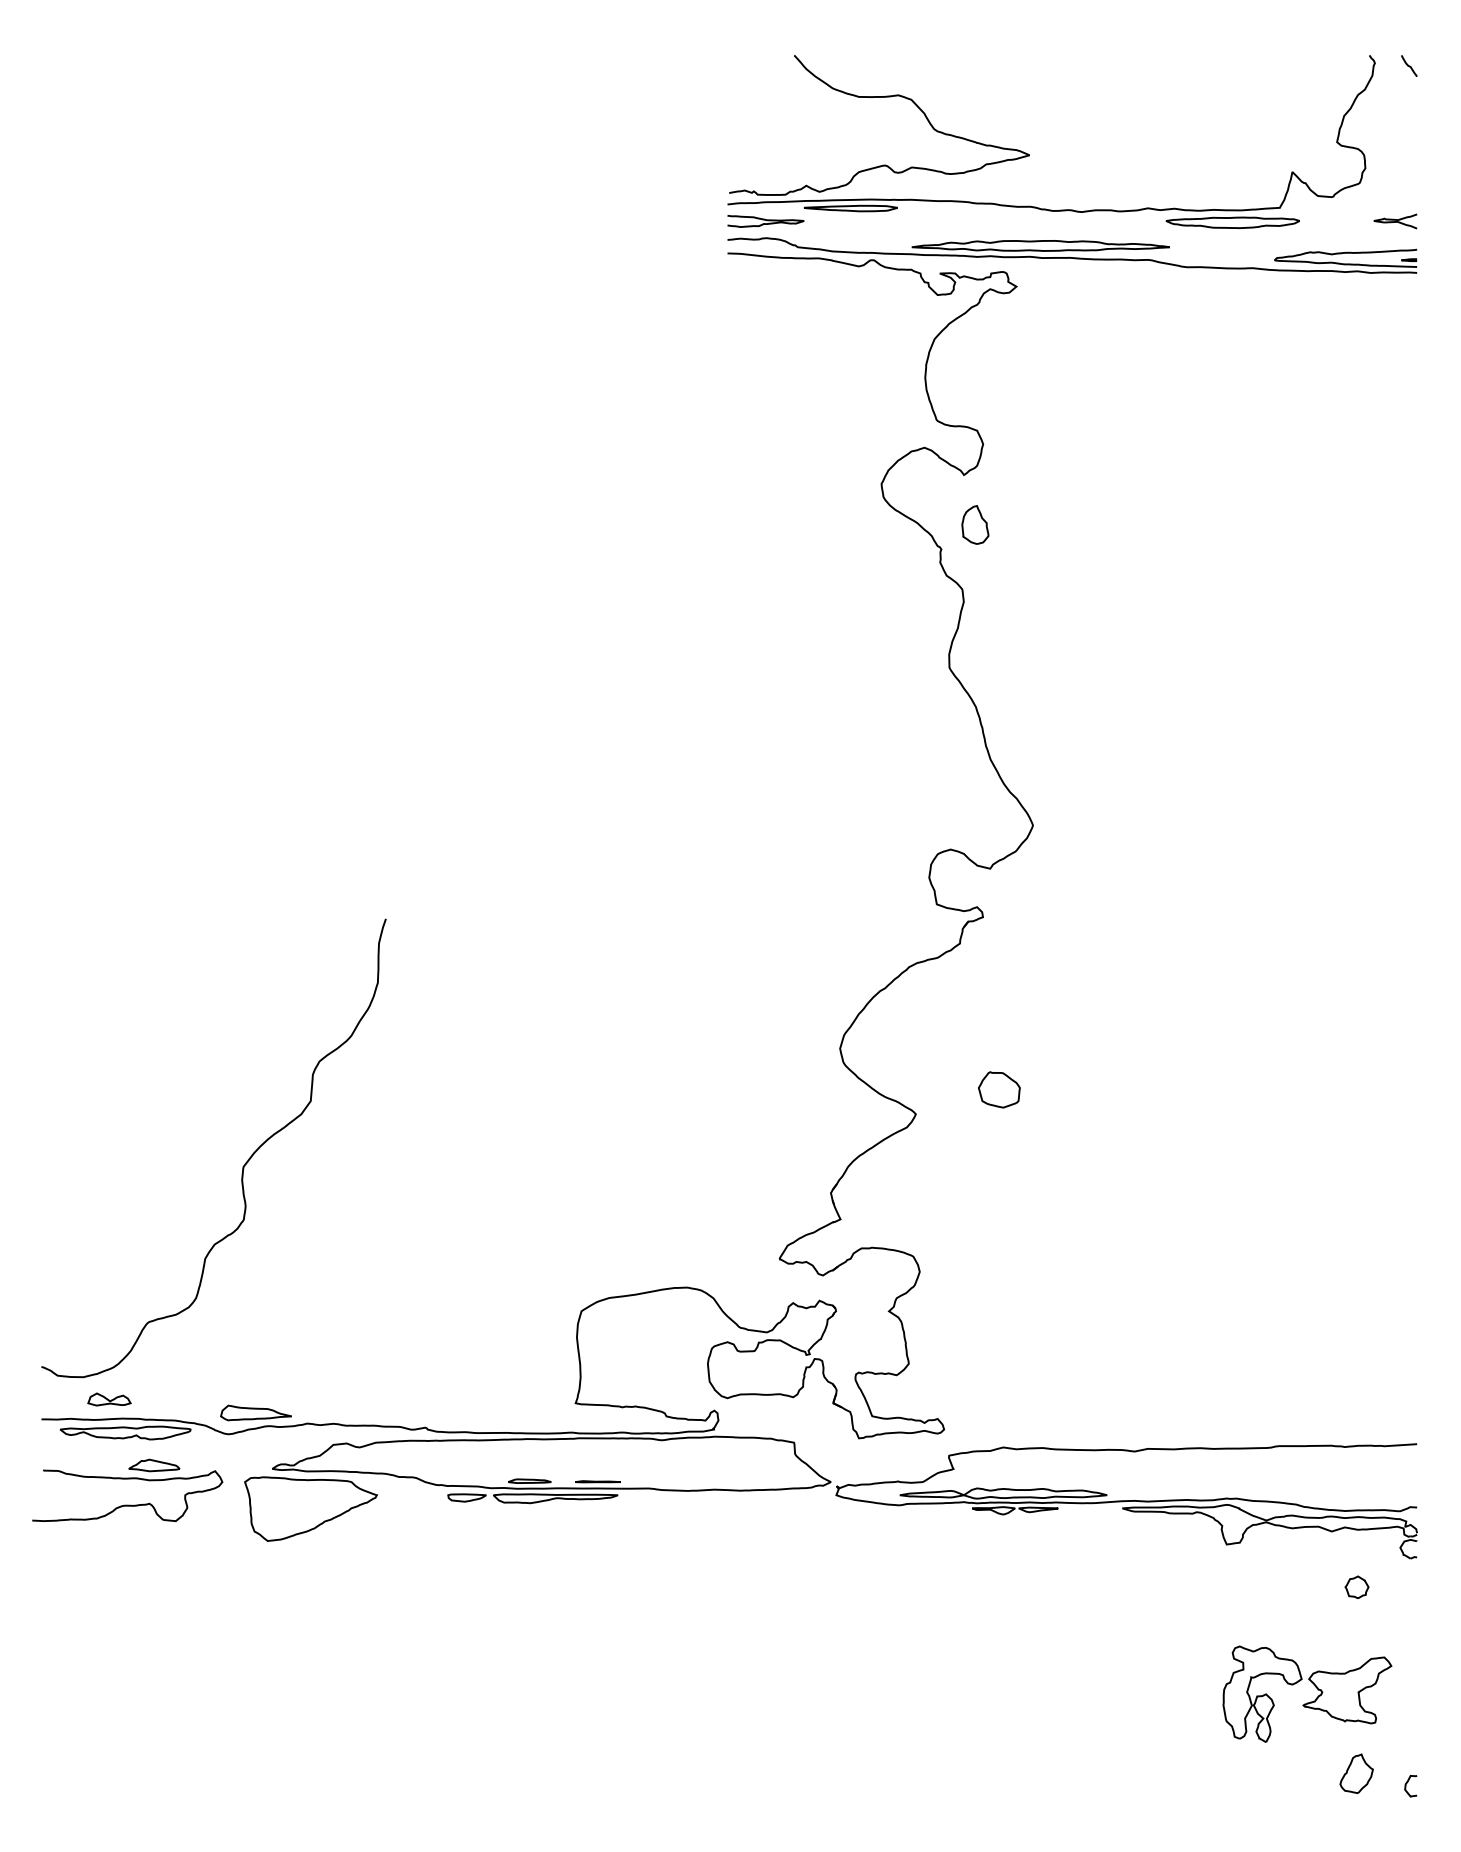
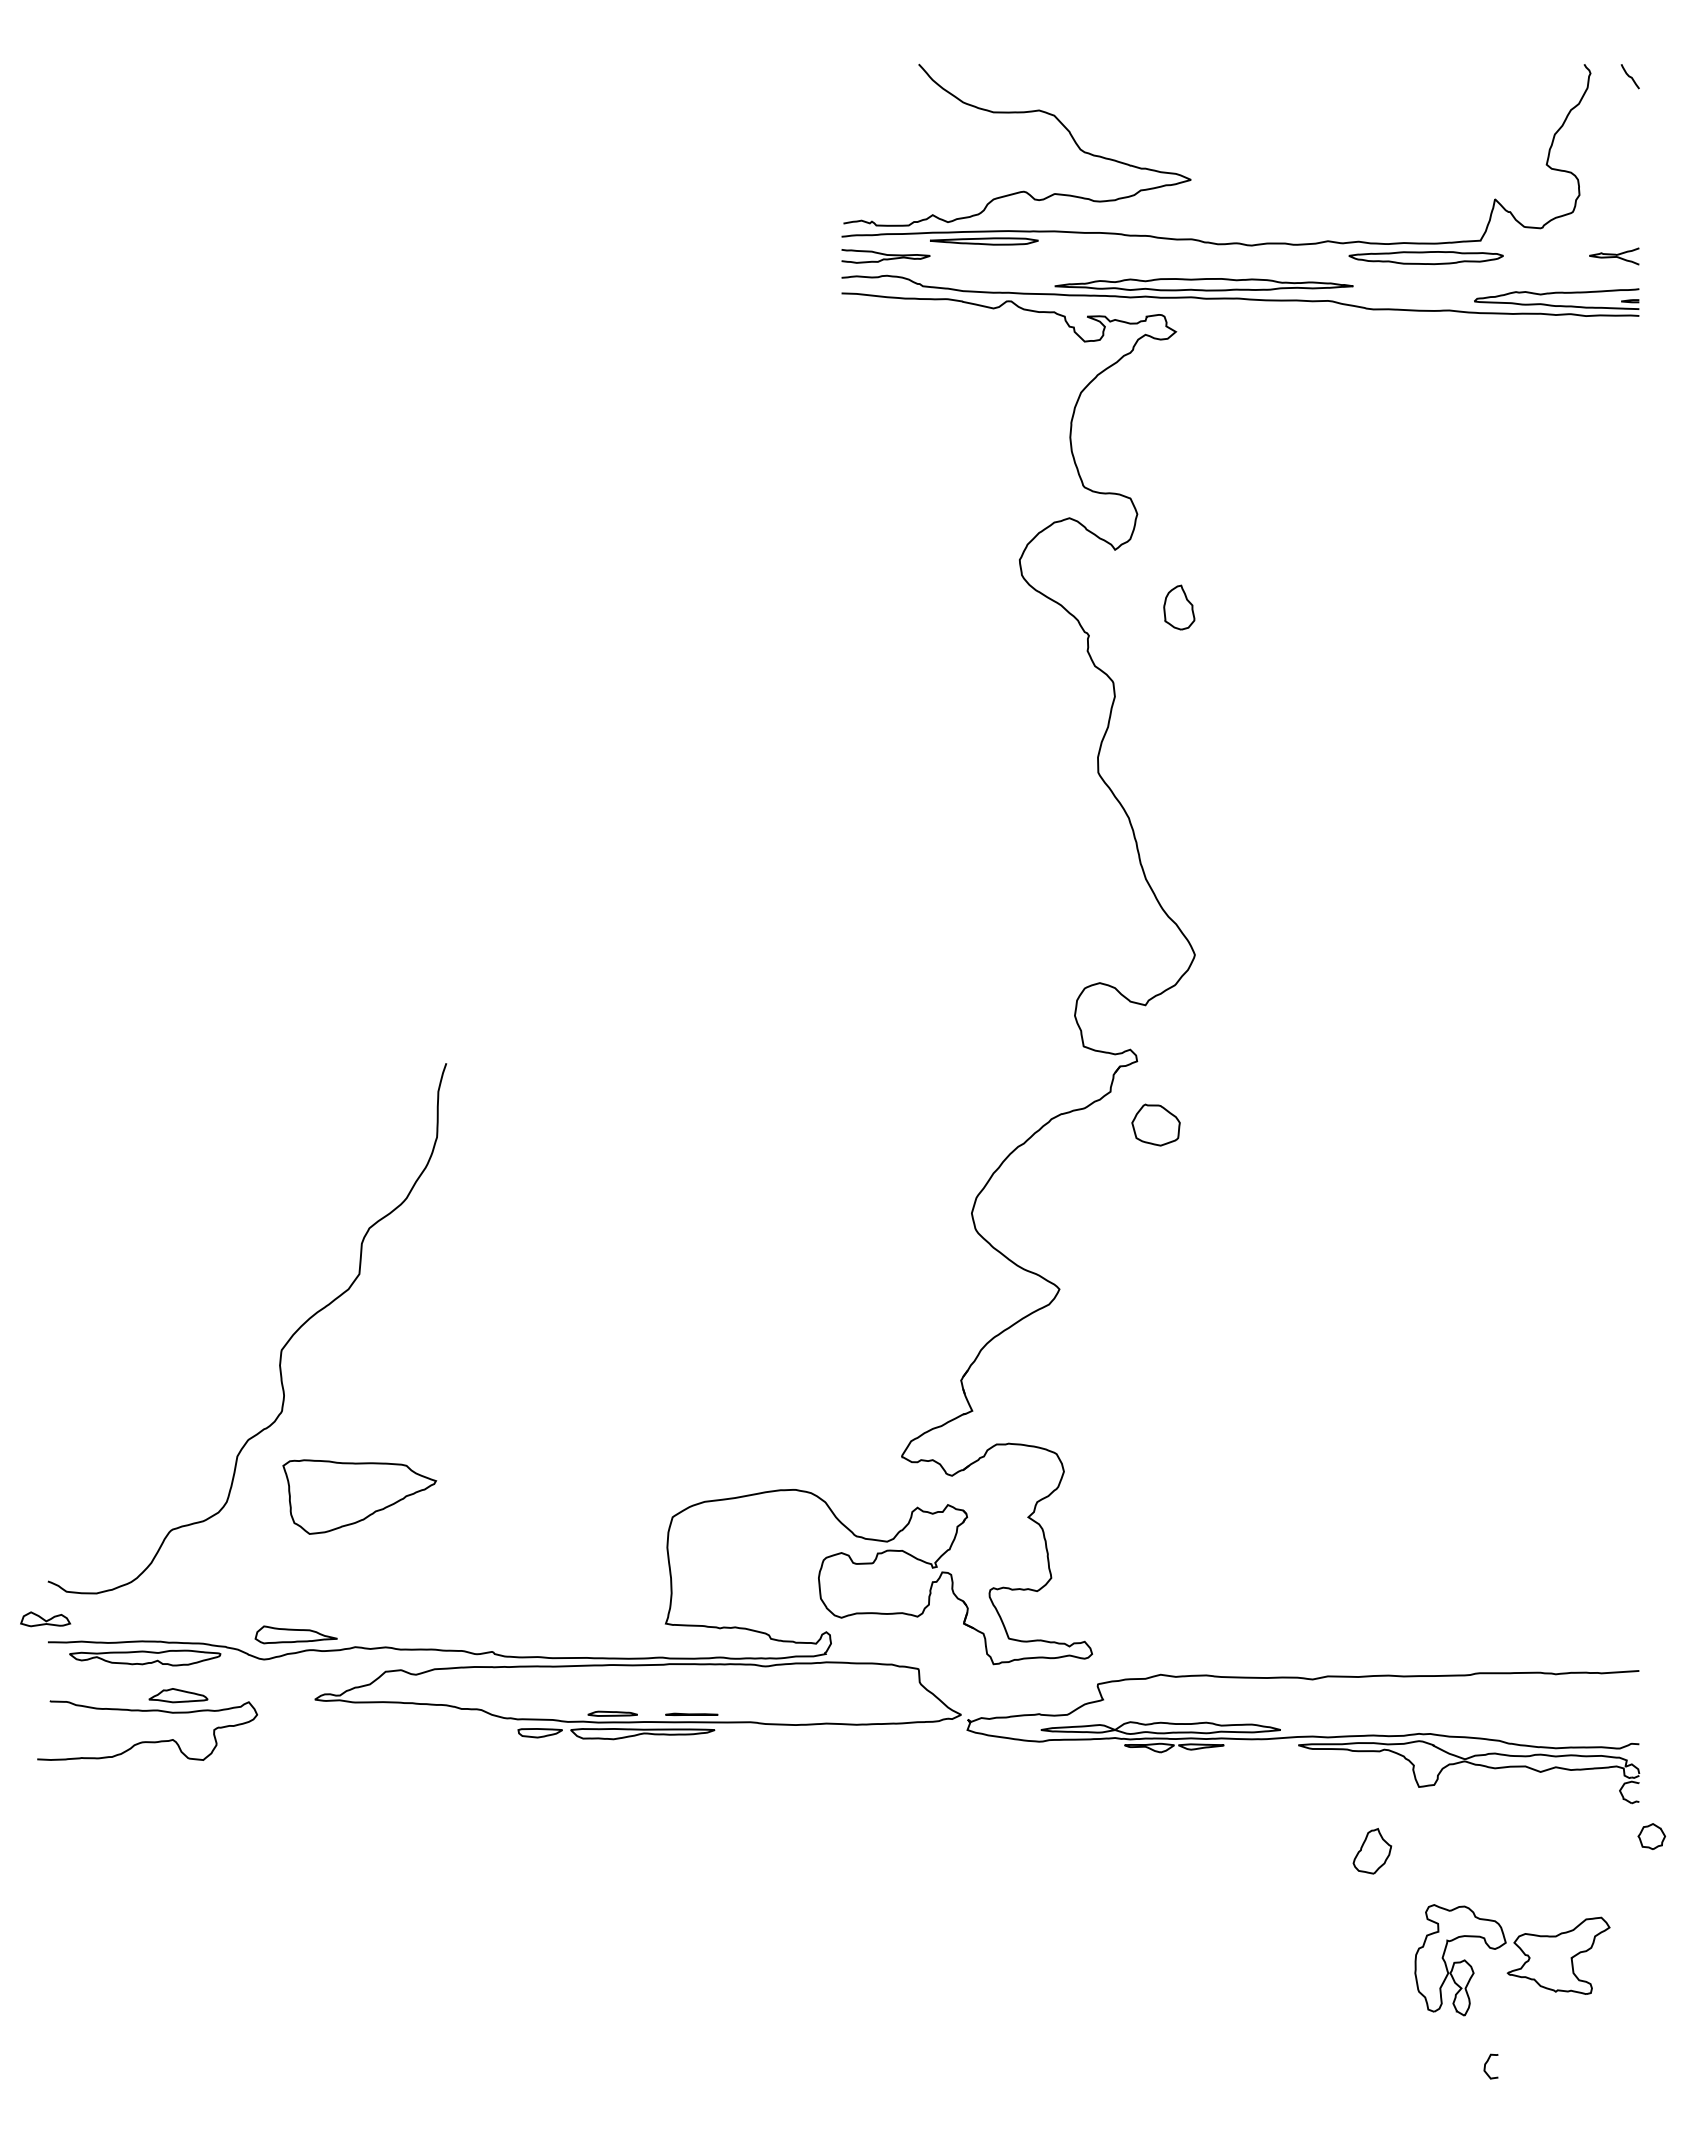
part: (975, 524) -> (1179, 607), moved
part: (998, 1089) -> (1155, 1124), moved
part: (109, 1399) -> (45, 1619), moved
part: (310, 1508) -> (359, 1496), moved
part: (1356, 1587) -> (1651, 1836), moved
part: (1356, 1773) -> (1372, 1851), moved
curve: (1406, 1784) -> (1486, 2064), moved

